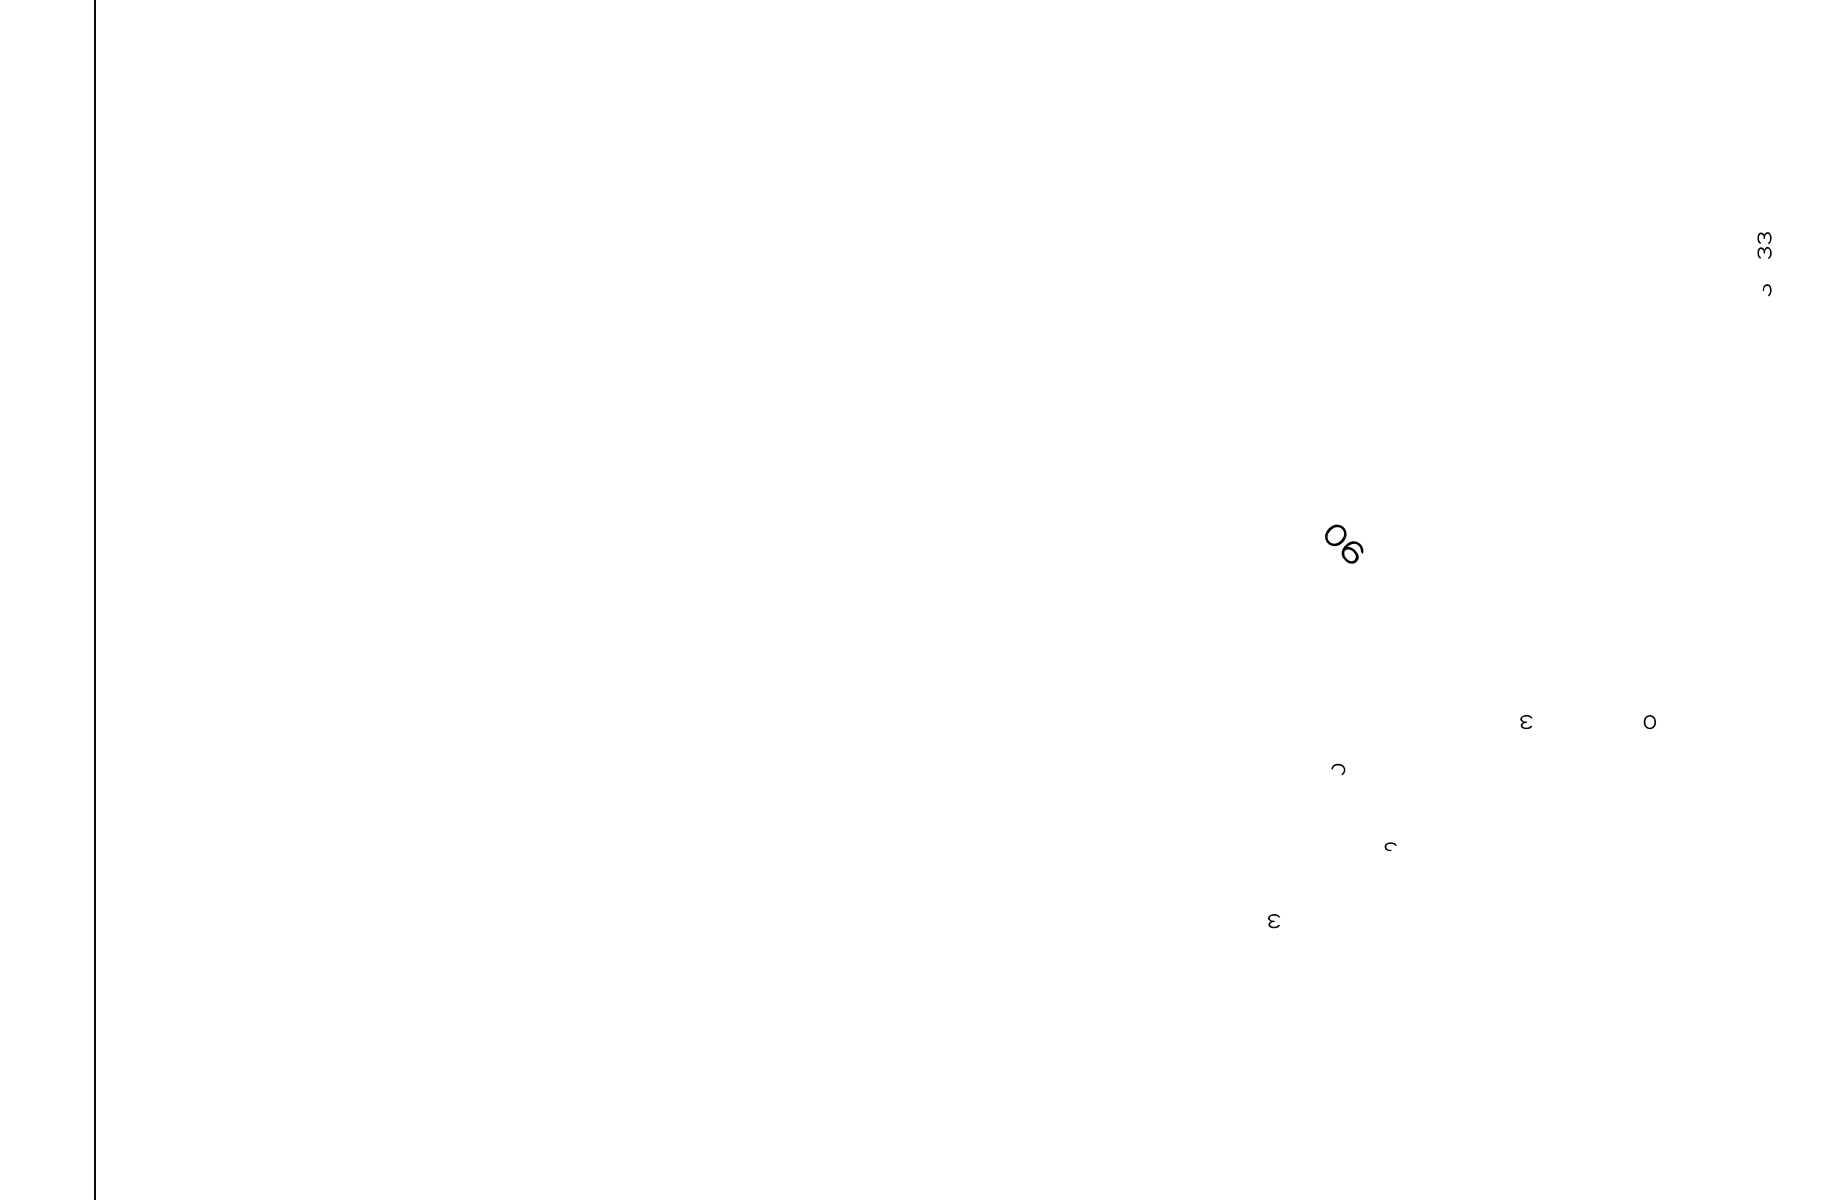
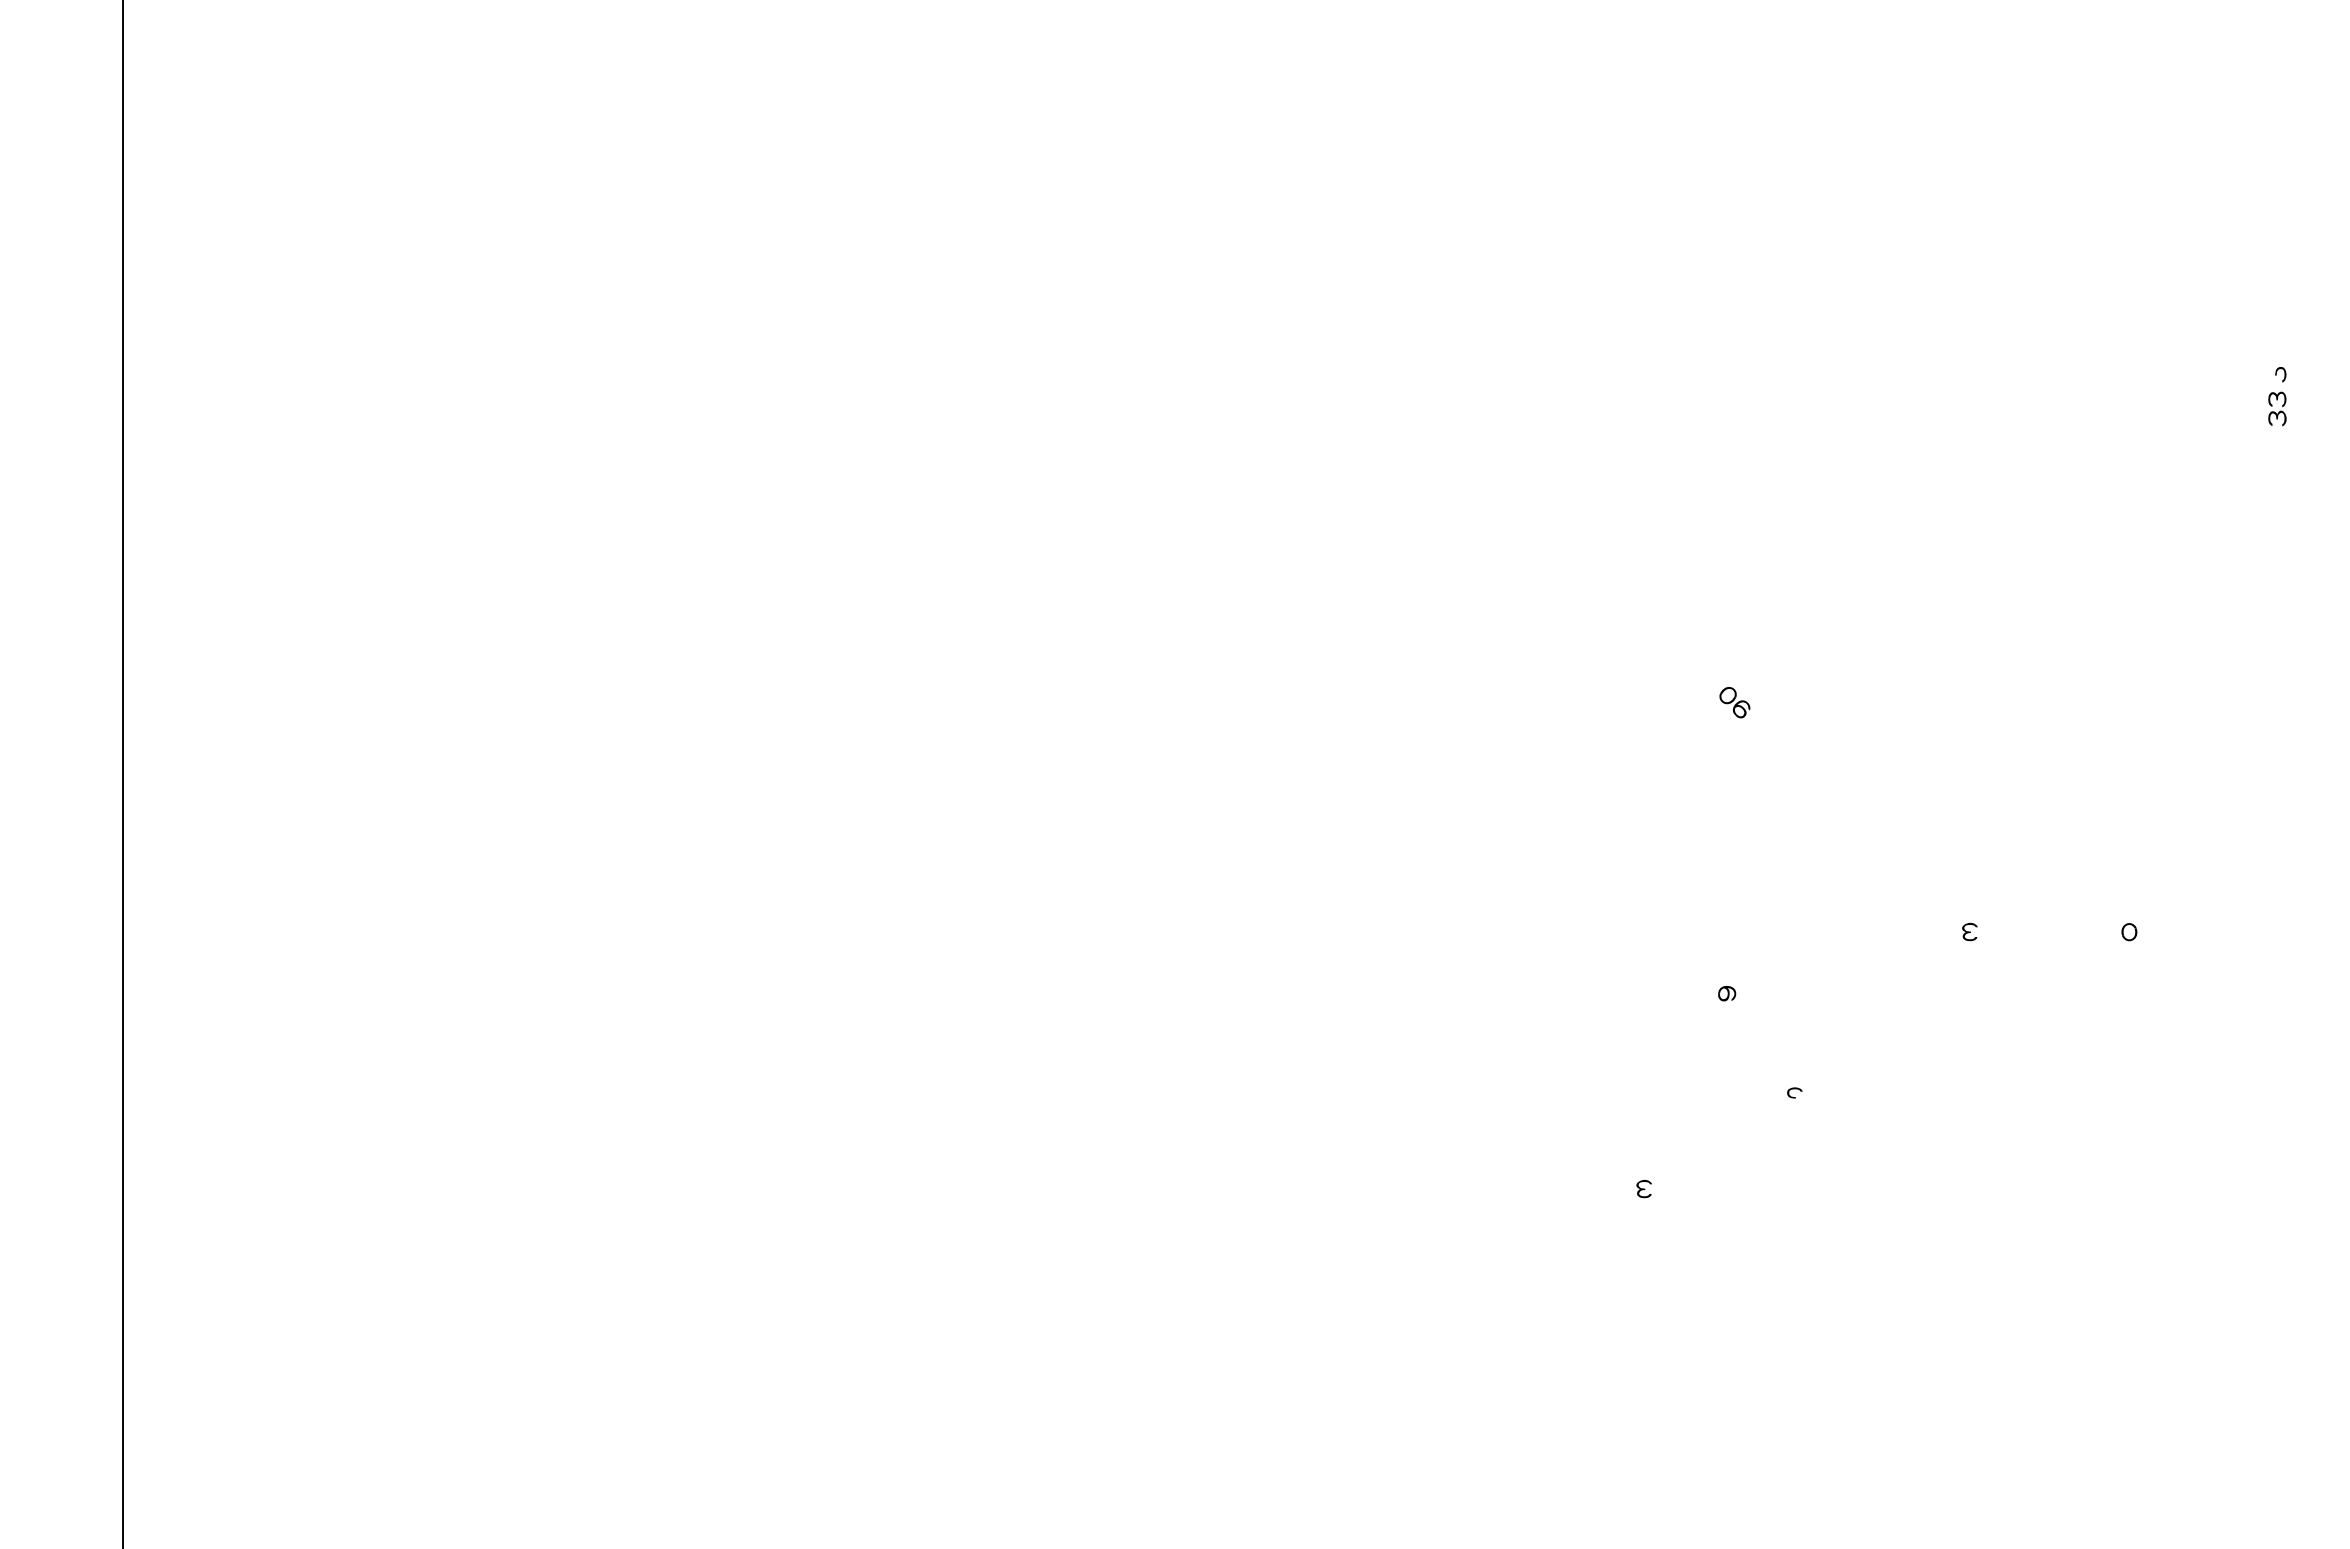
part: (1764, 245) -> (2277, 408), moved
part: (1343, 544) -> (1734, 702), size x0.62
fill: (1335, 769) -> (1723, 993), added

